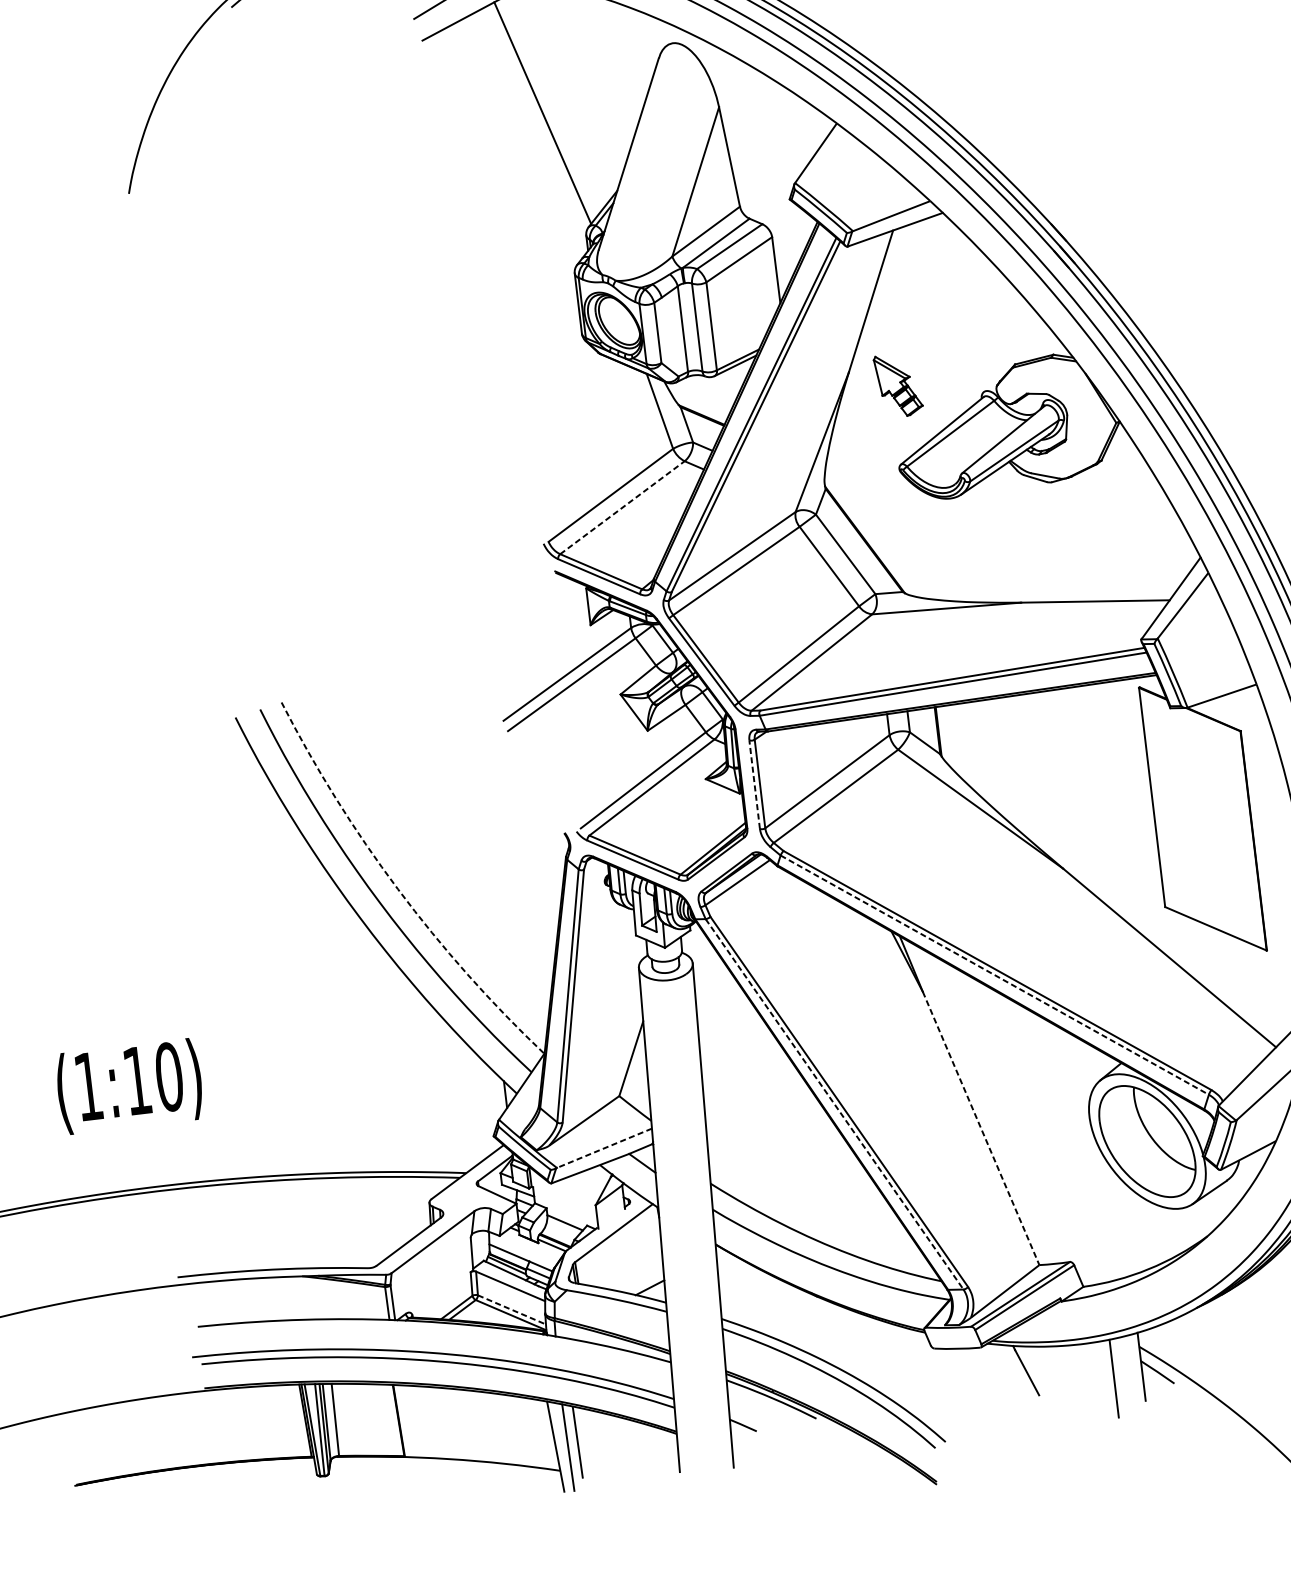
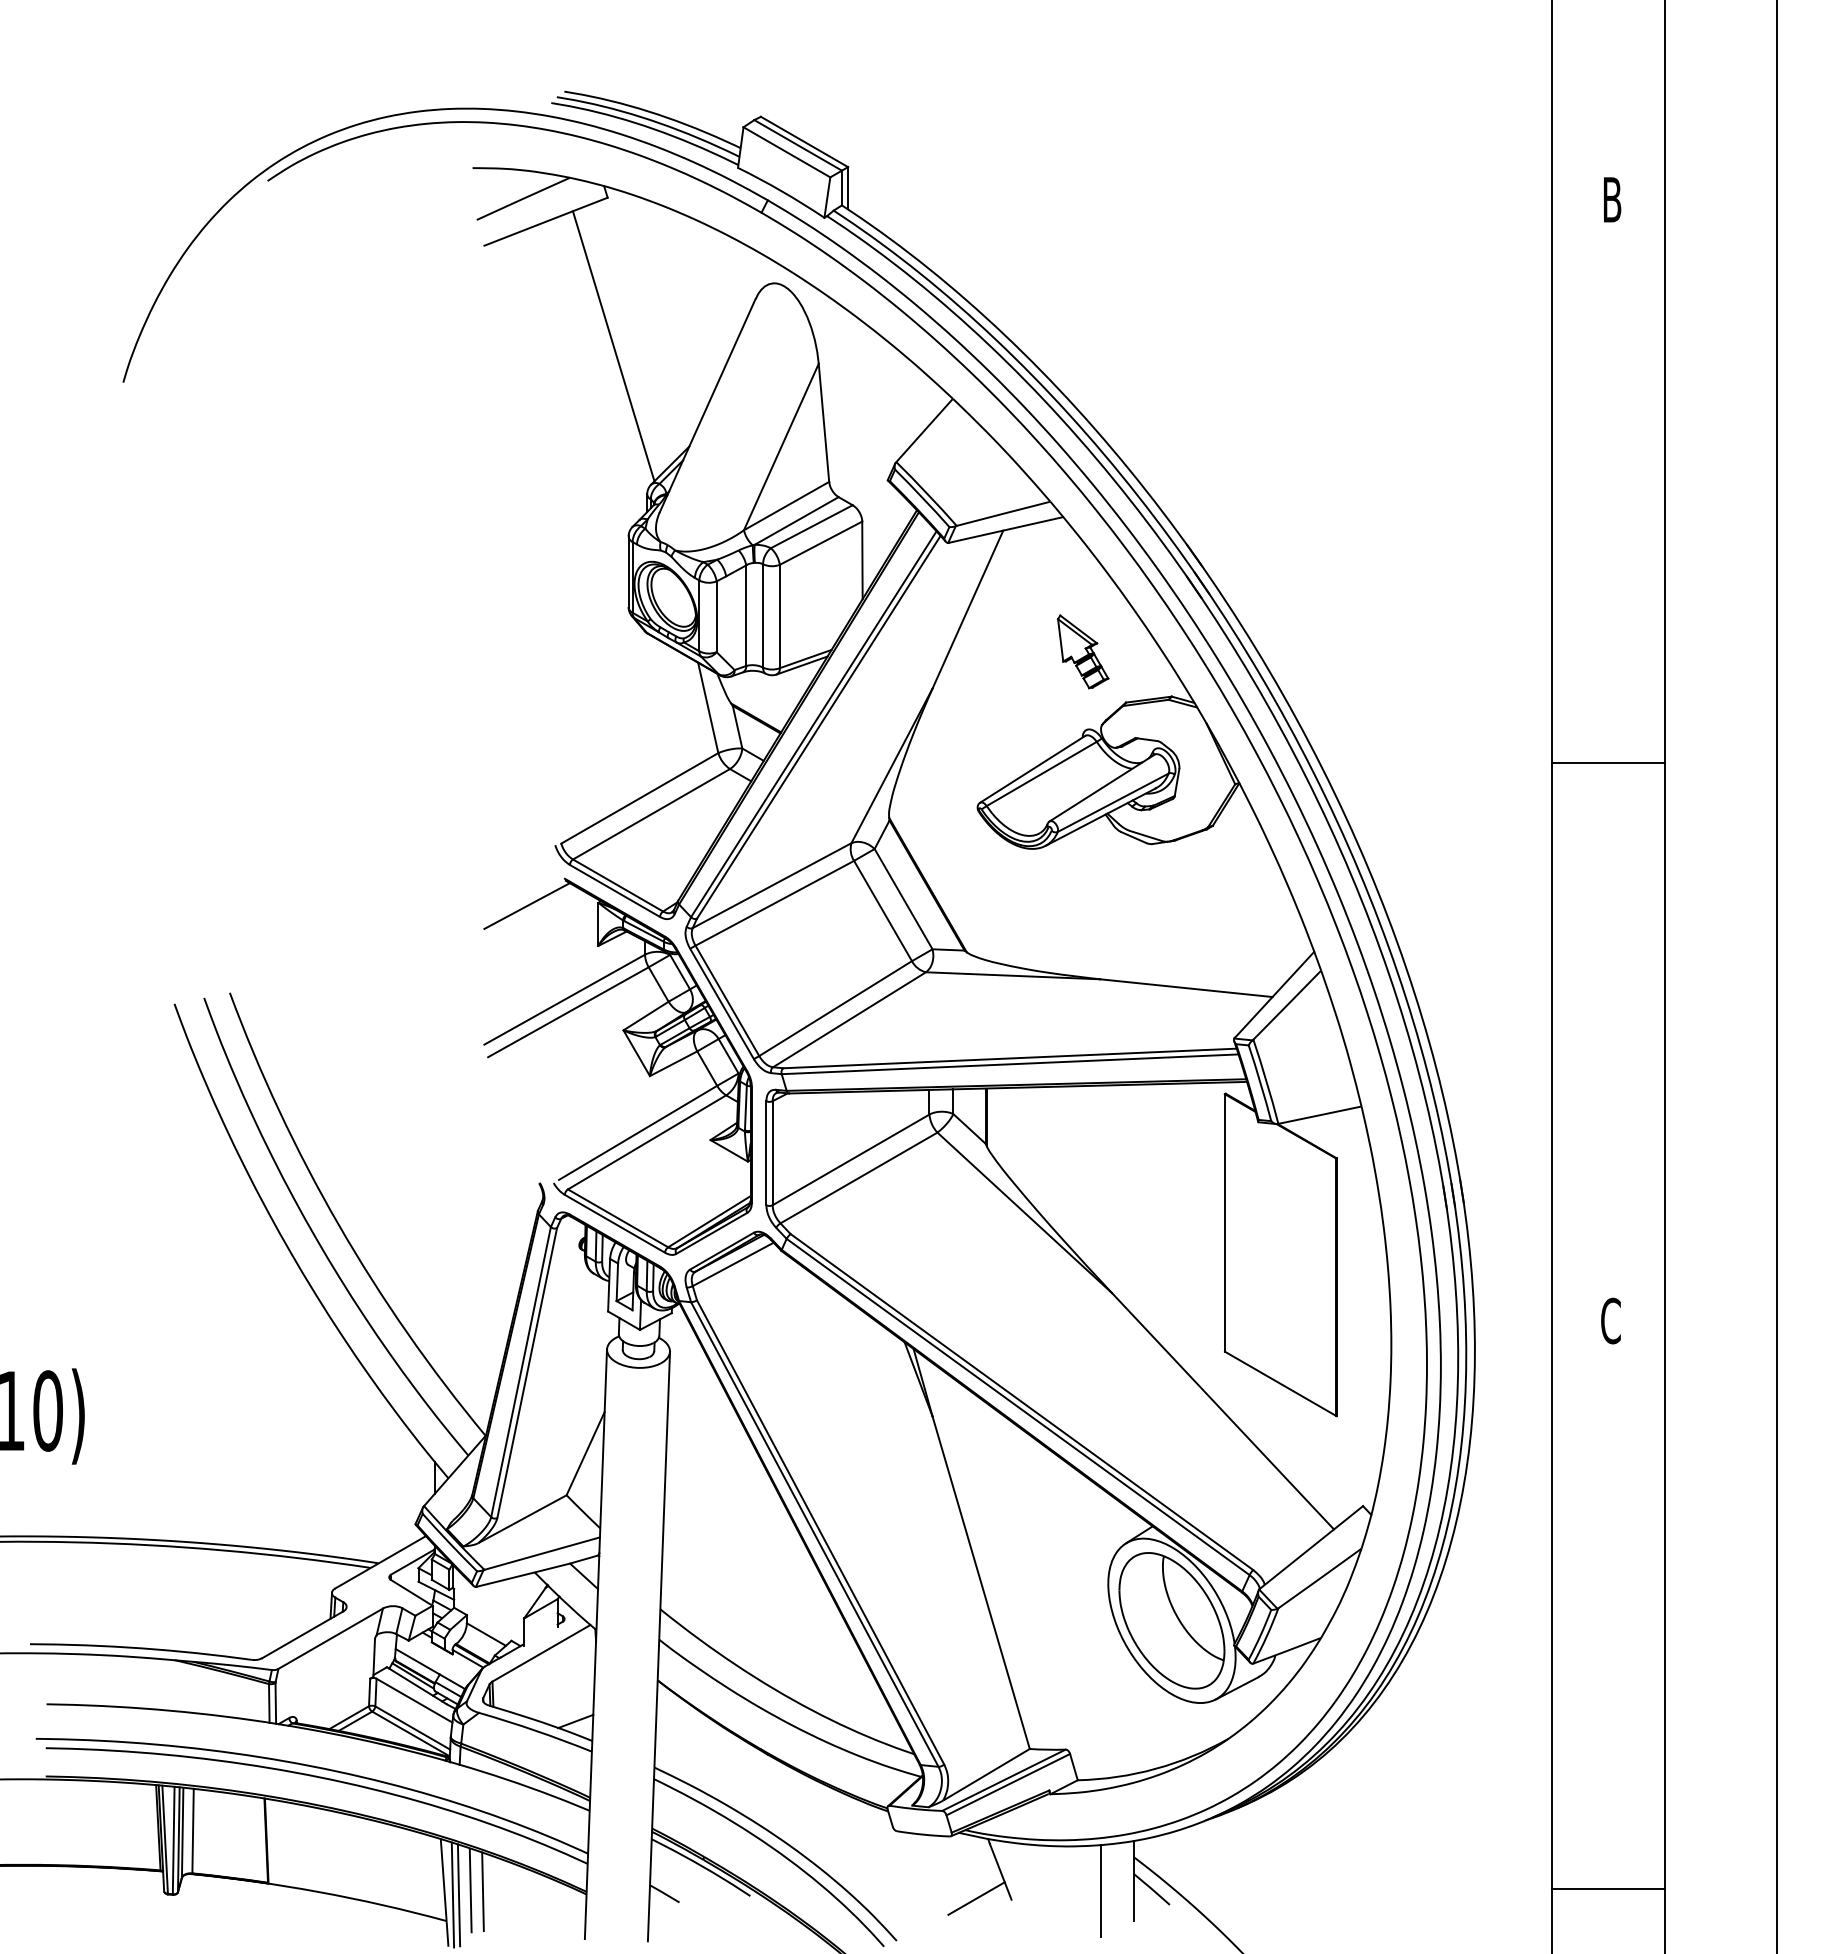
part: (897, 385) -> (1082, 651), moved
line: (622, 507) -> (651, 814), dashed -> solid
line: (525, 598) -> (526, 905), added
line: (754, 784) -> (766, 1152), dashed -> solid
arc: (397, 889) -> (338, 1225), dashed -> solid
line: (995, 975) -> (1018, 1407), dashed -> solid
line: (835, 1104) -> (815, 1534), dashed -> solid
line: (981, 1129) -> (981, 1583), dashed -> solid
line: (604, 1148) -> (542, 1553), dashed -> solid
line: (512, 1310) -> (413, 1728), dashed -> solid
line: (1009, 1397) -> (976, 1898), added
line: (587, 1441) -> (482, 1891), added
line: (562, 1447) -> (452, 1894), added

